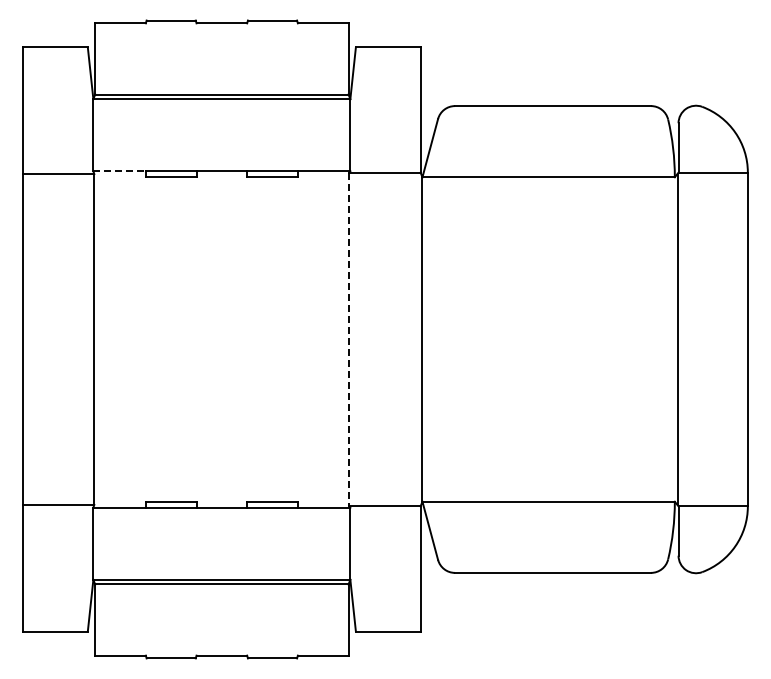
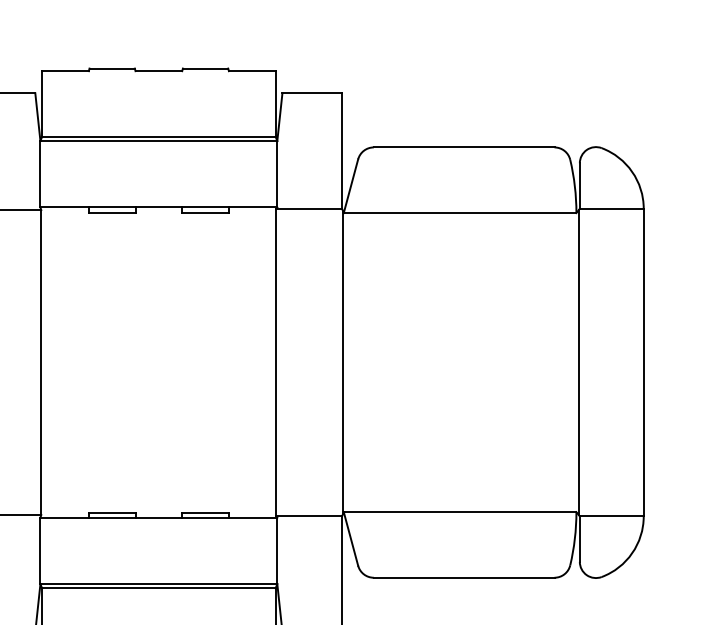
line: (120, 171) -> (65, 207), dashed -> solid
line: (349, 339) -> (276, 362), dashed -> solid

